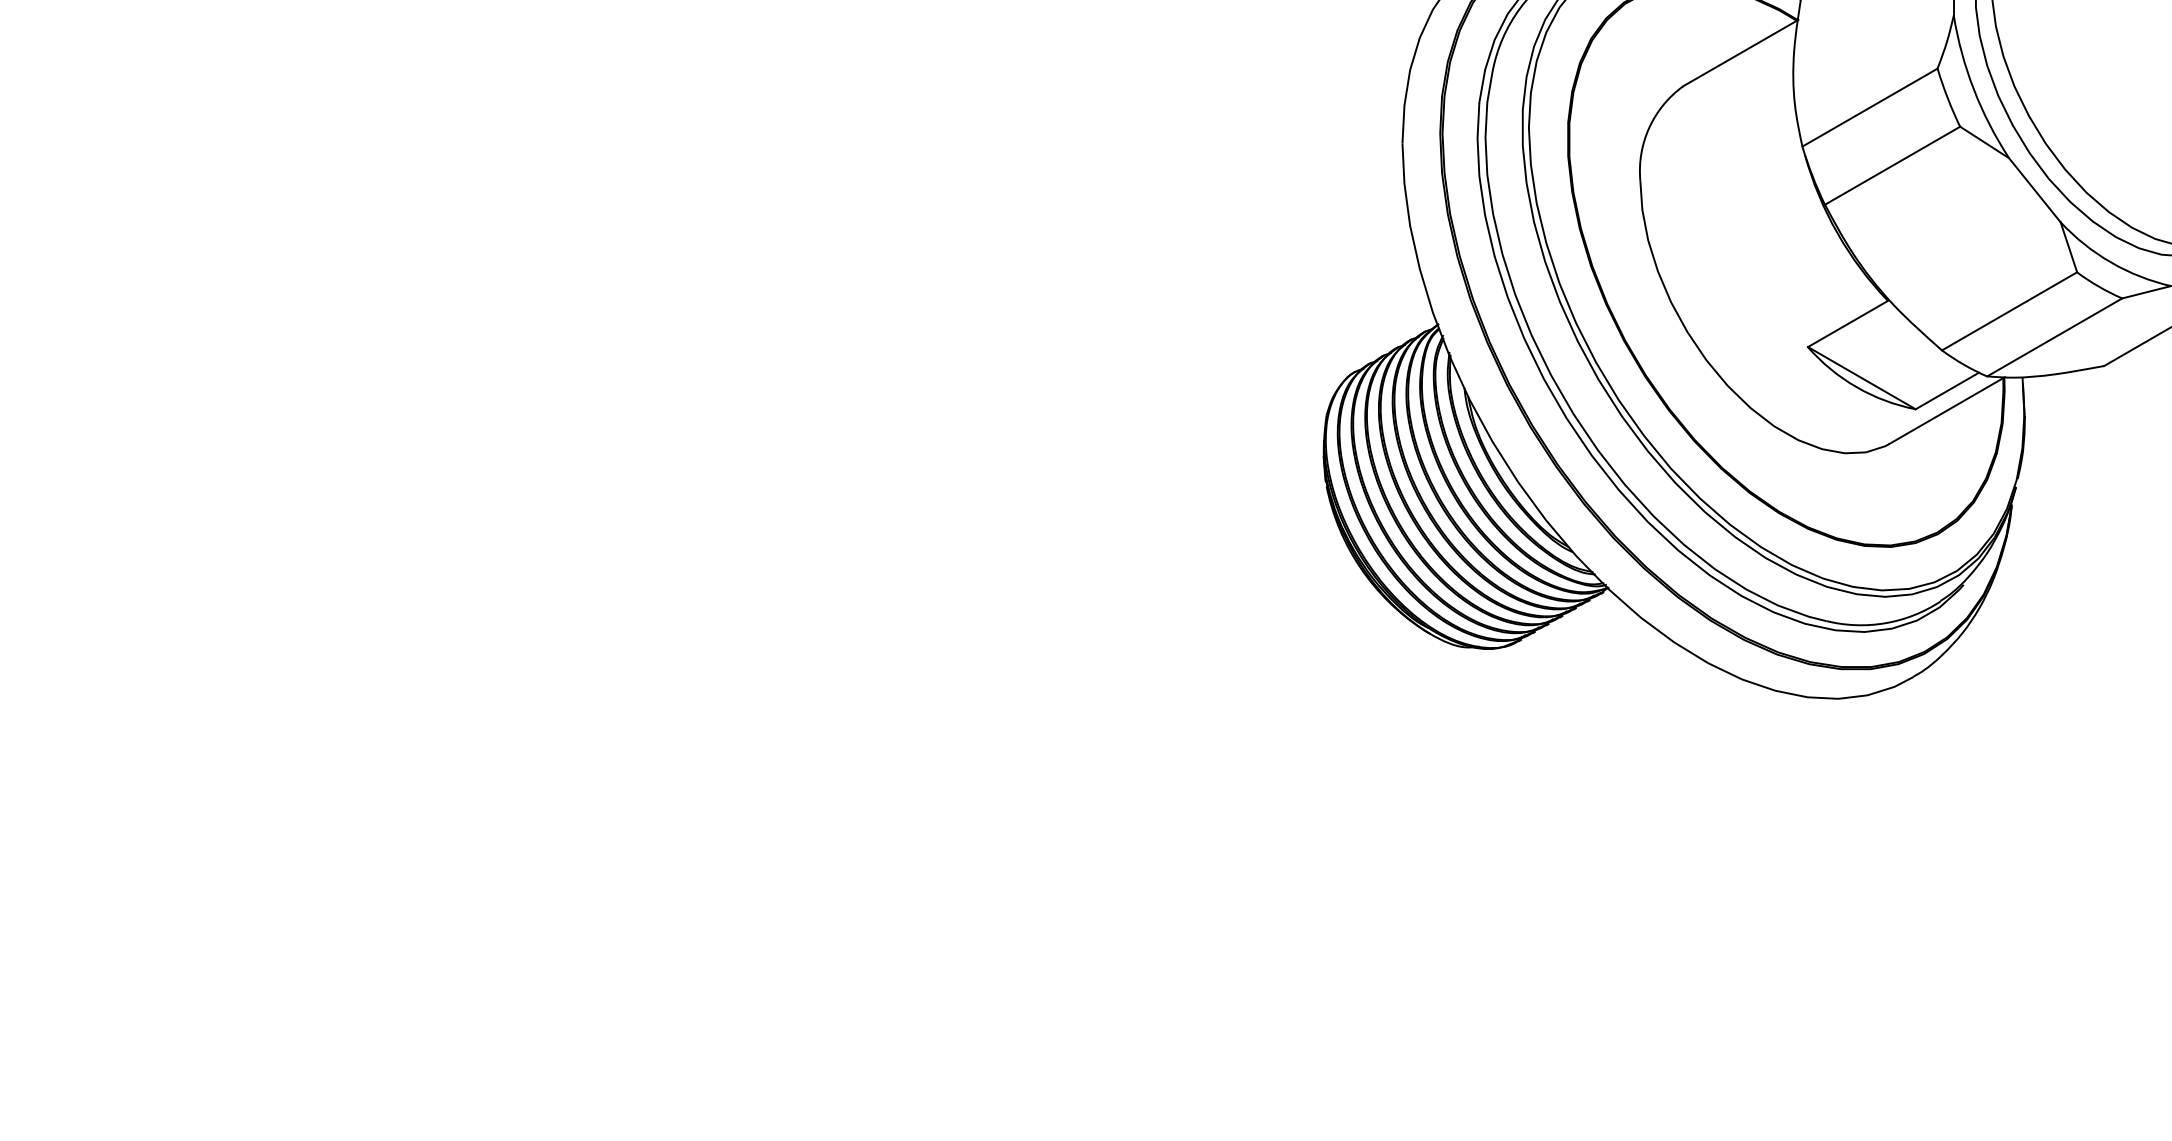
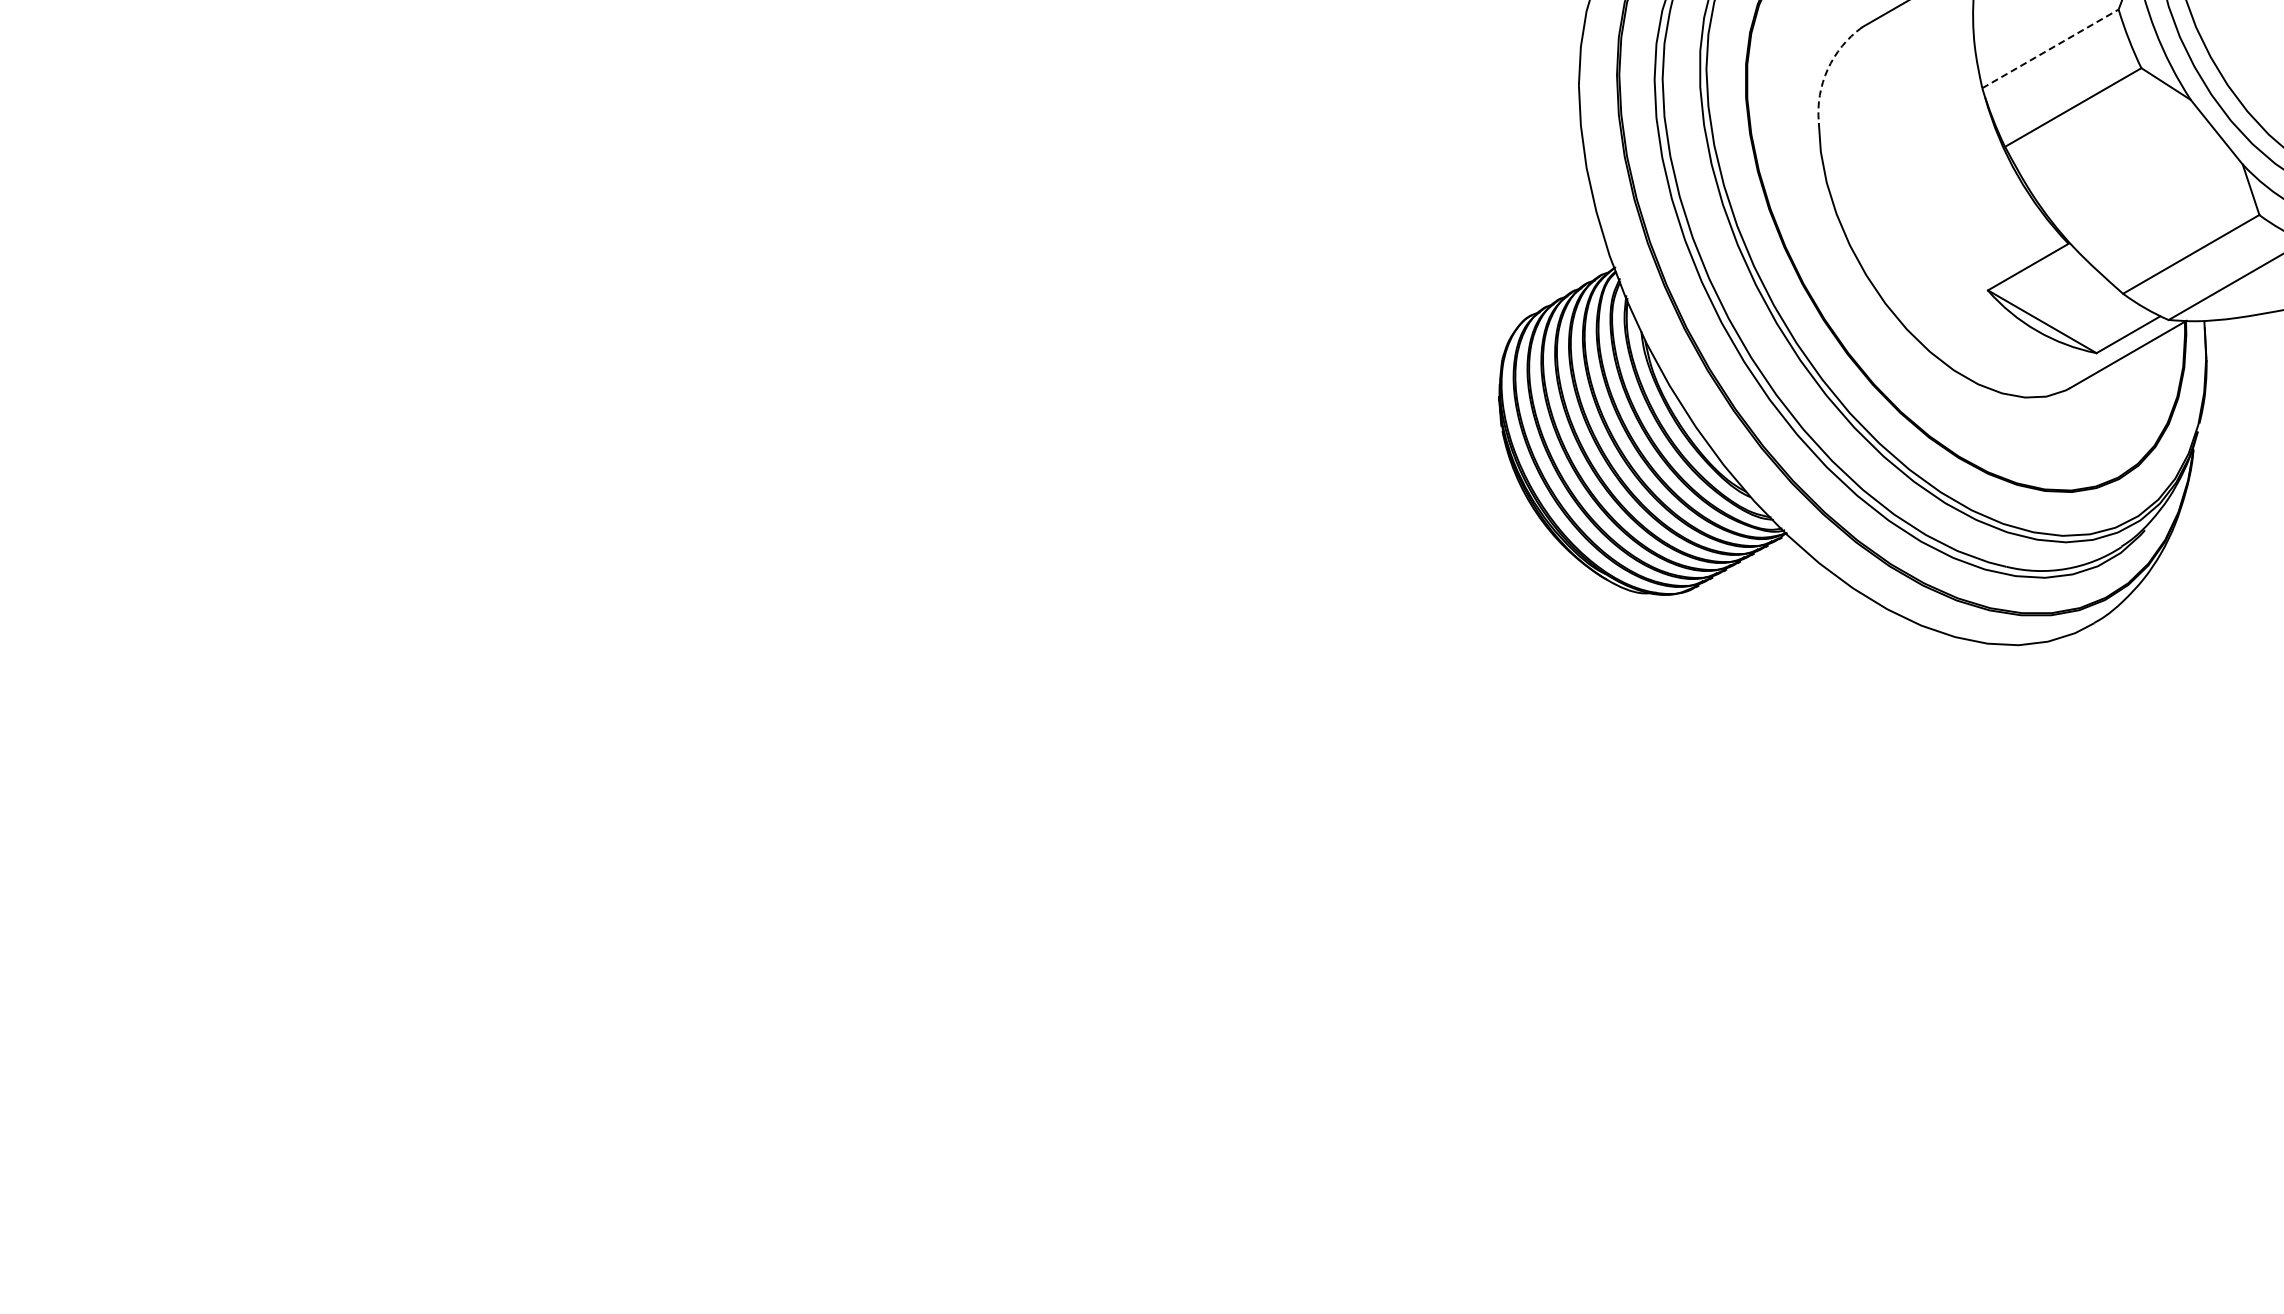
line: (1870, 107) -> (2050, 48), solid -> dashed
arc: (1648, 128) -> (1827, 69), solid -> dashed

